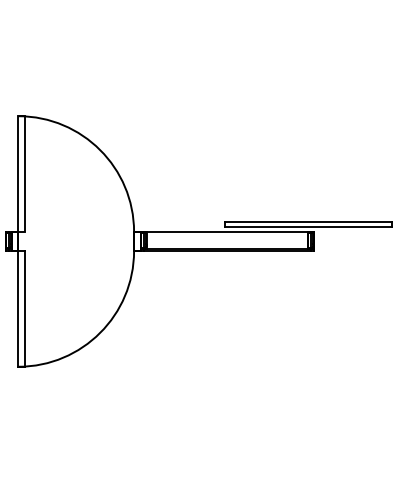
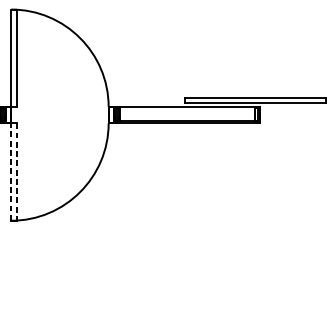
line: (18, 308) -> (11, 171), solid -> dashed
line: (24, 308) -> (16, 171), solid -> dashed

